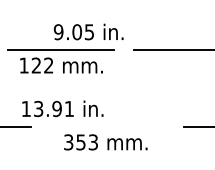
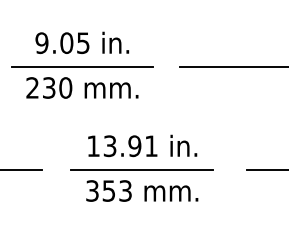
text: (88, 31) -> (82, 42), moved
text: (36, 65) -> (49, 87), 122 -> 230
text: (62, 108) -> (142, 145), moved
line: (105, 126) -> (141, 169), added

